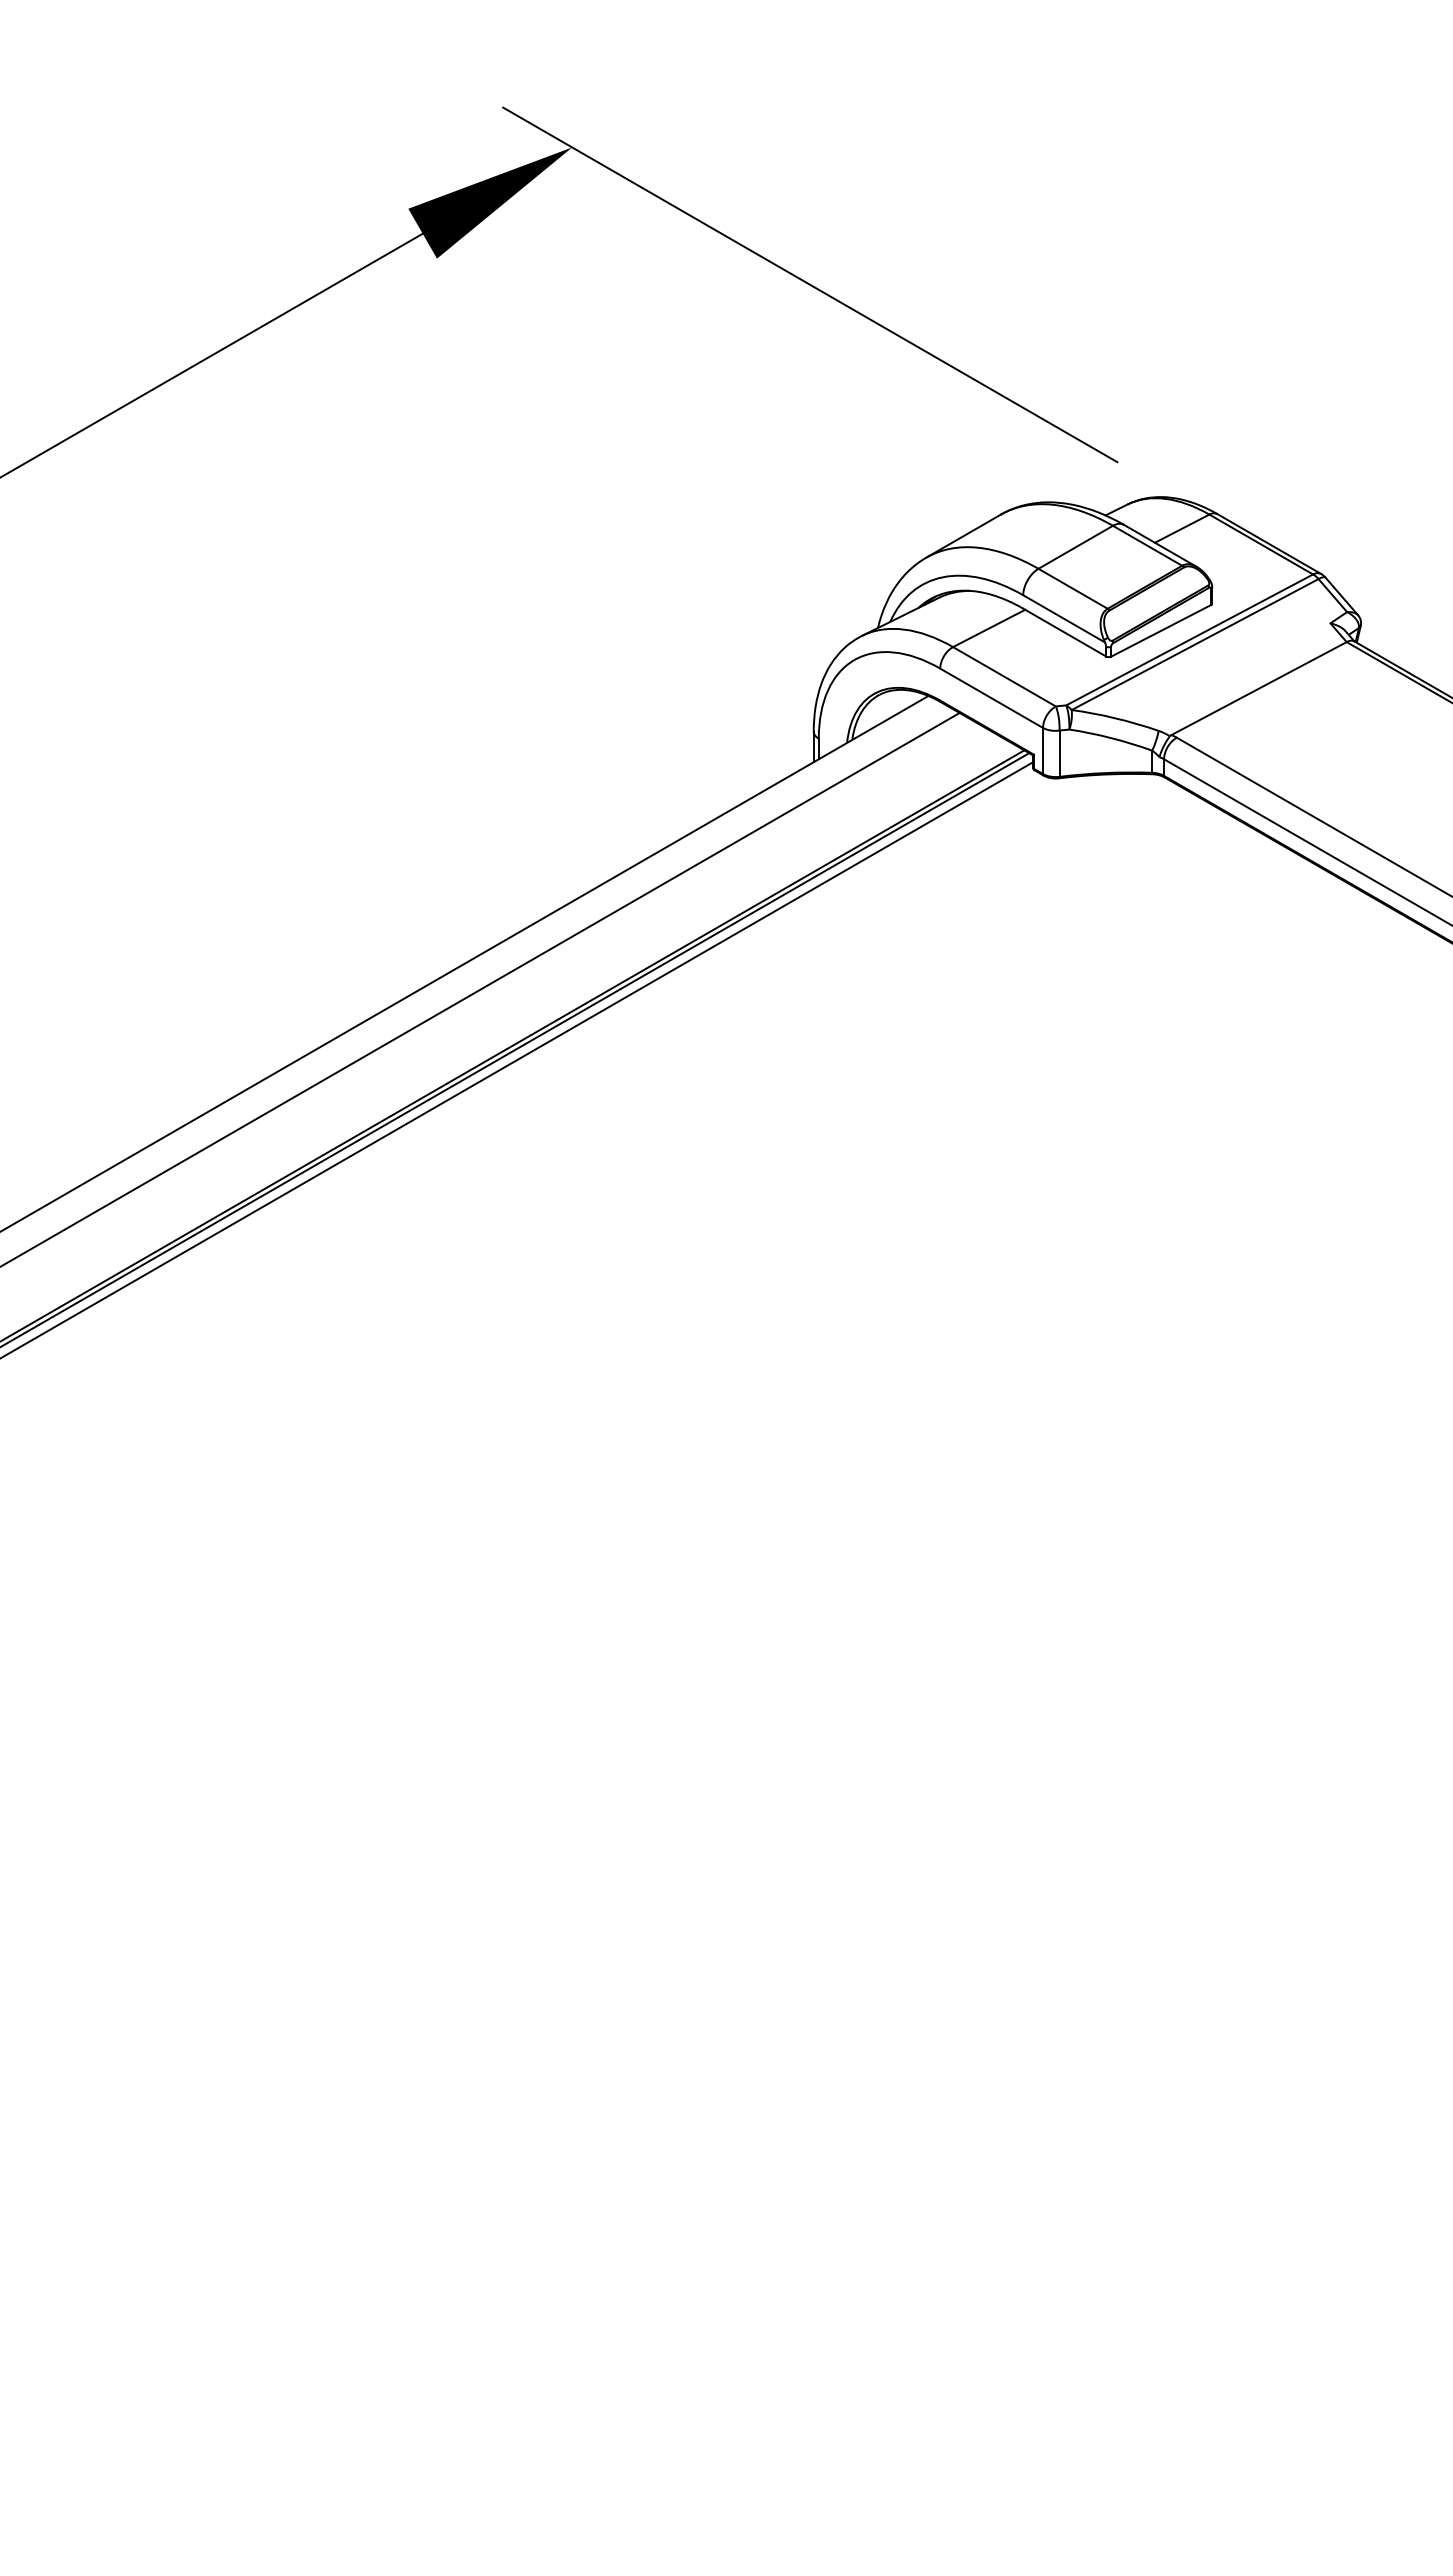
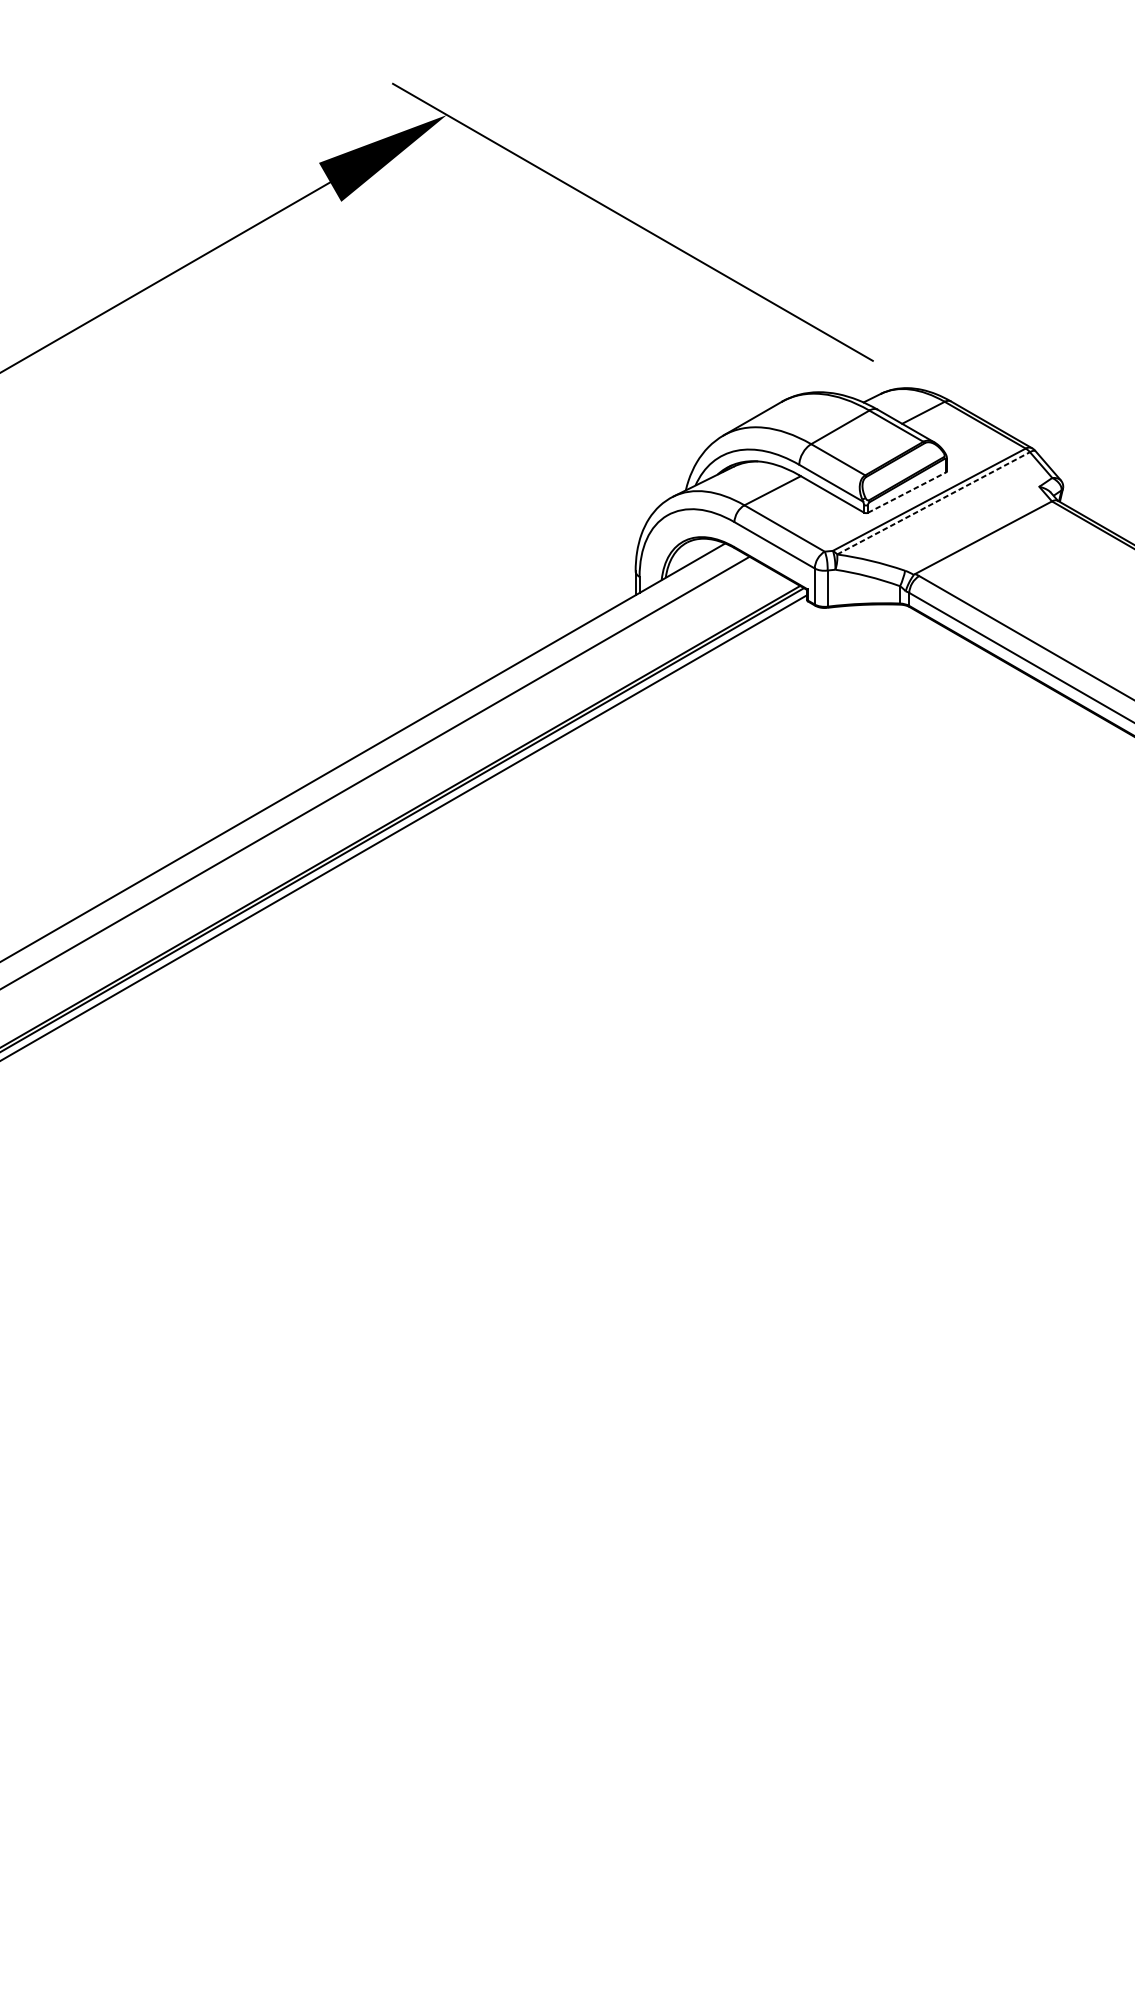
line: (1161, 630) -> (907, 492), solid -> dashed
line: (1195, 644) -> (933, 503), solid -> dashed

